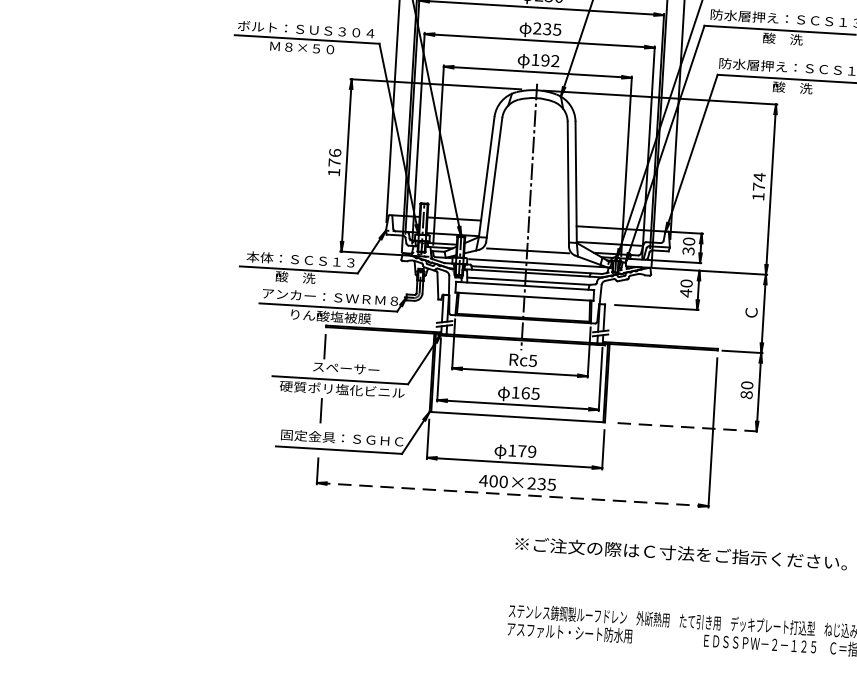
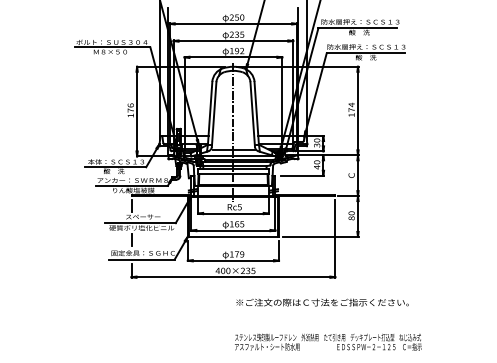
line: (684, 426) -> (320, 236), dashed -> solid
line: (512, 495) -> (233, 277), dashed -> solid

